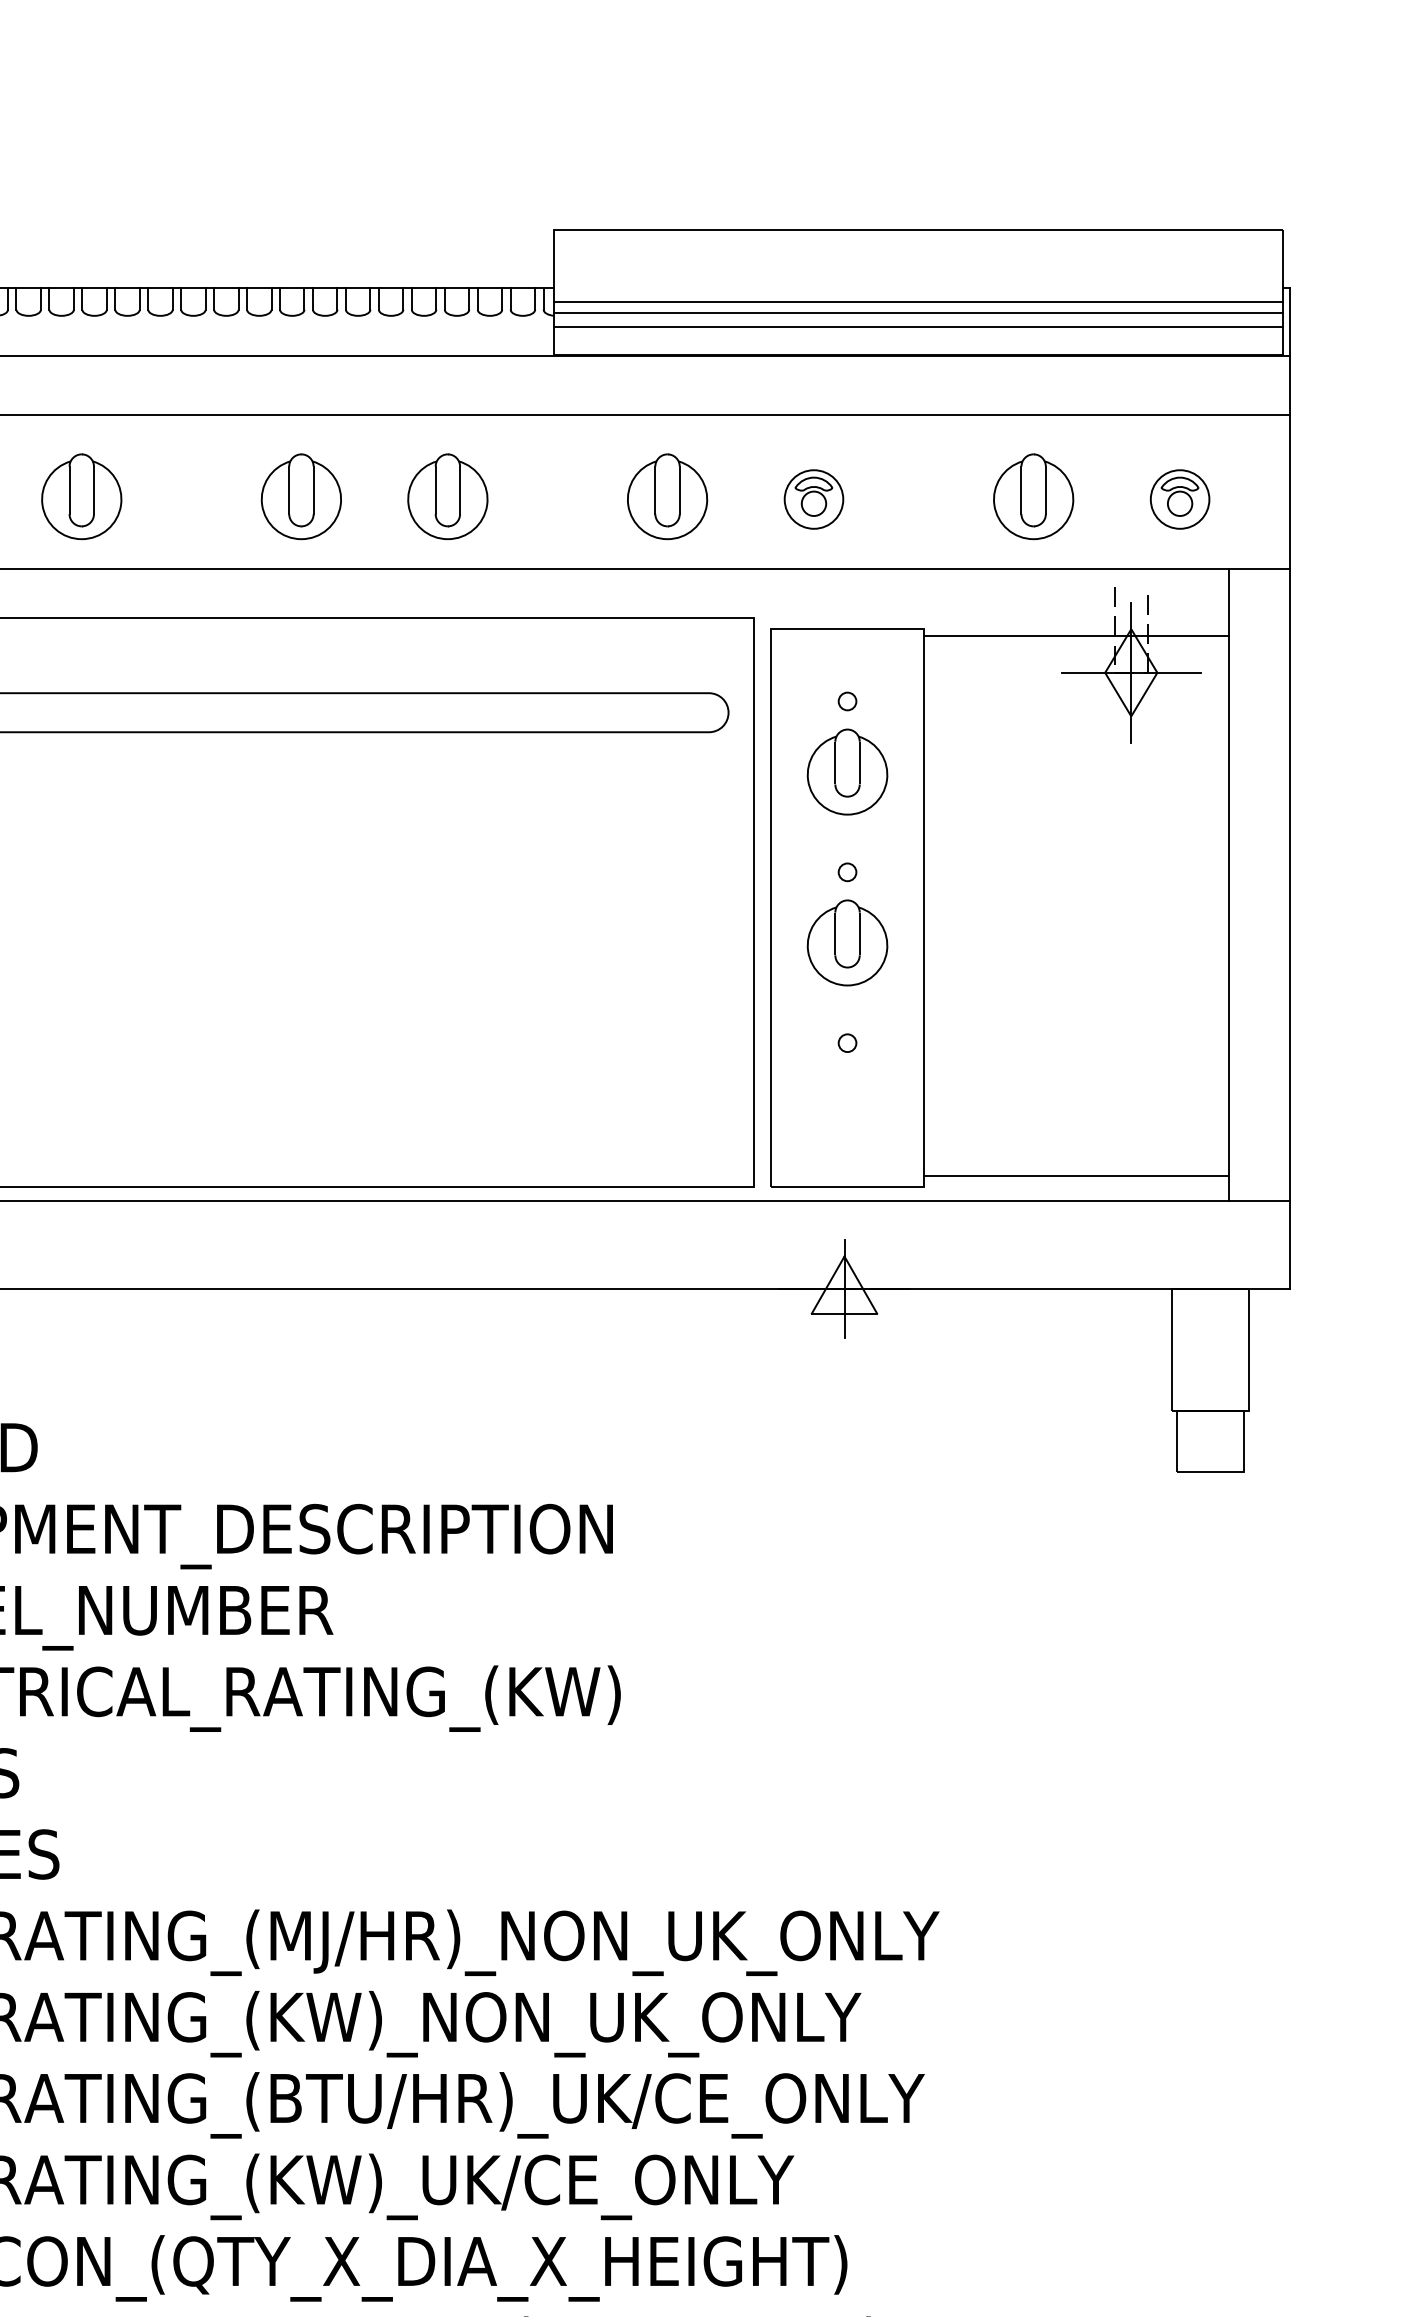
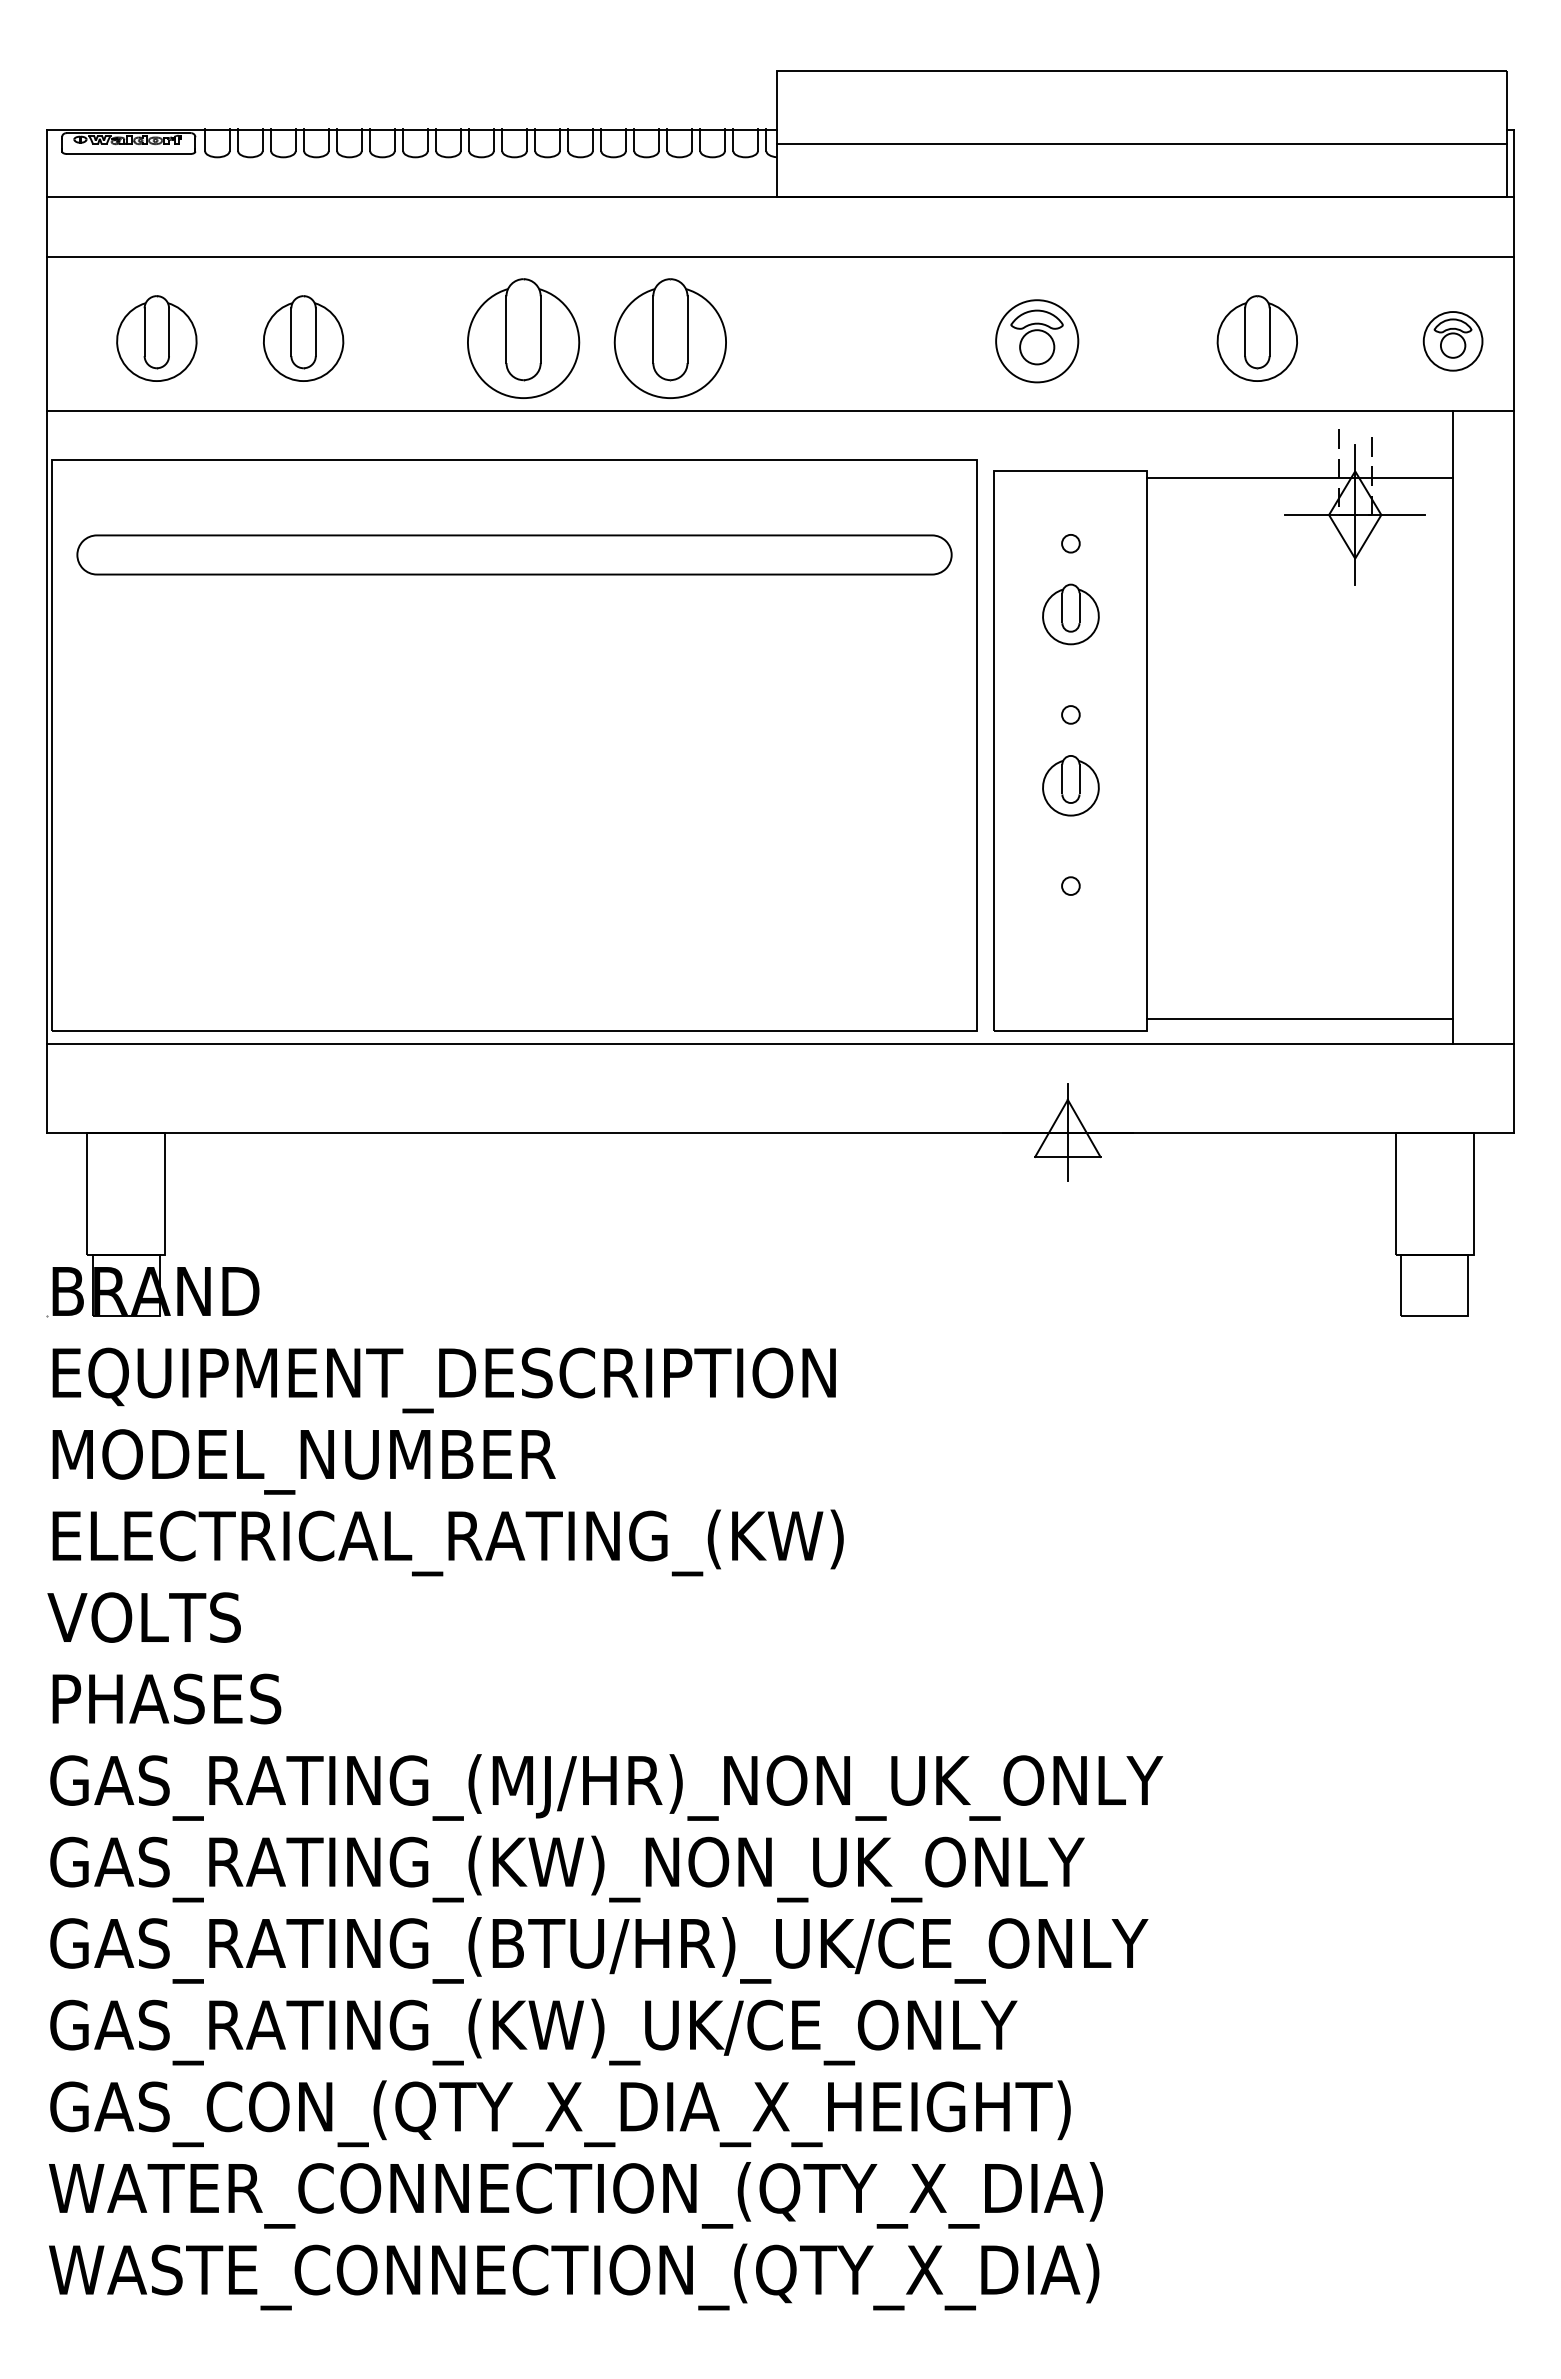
line: (918, 313) -> (1141, 154), removed
line: (918, 327) -> (1141, 168), removed
part: (301, 496) -> (523, 338), size x1.4
part: (447, 496) -> (670, 338), size x1.4
part: (667, 496) -> (890, 338), removed
part: (814, 499) -> (1037, 341), size x1.4
part: (1179, 499) -> (1452, 341), moved
part: (847, 772) -> (1070, 614), size x0.7
part: (847, 942) -> (1070, 785), size x0.7

